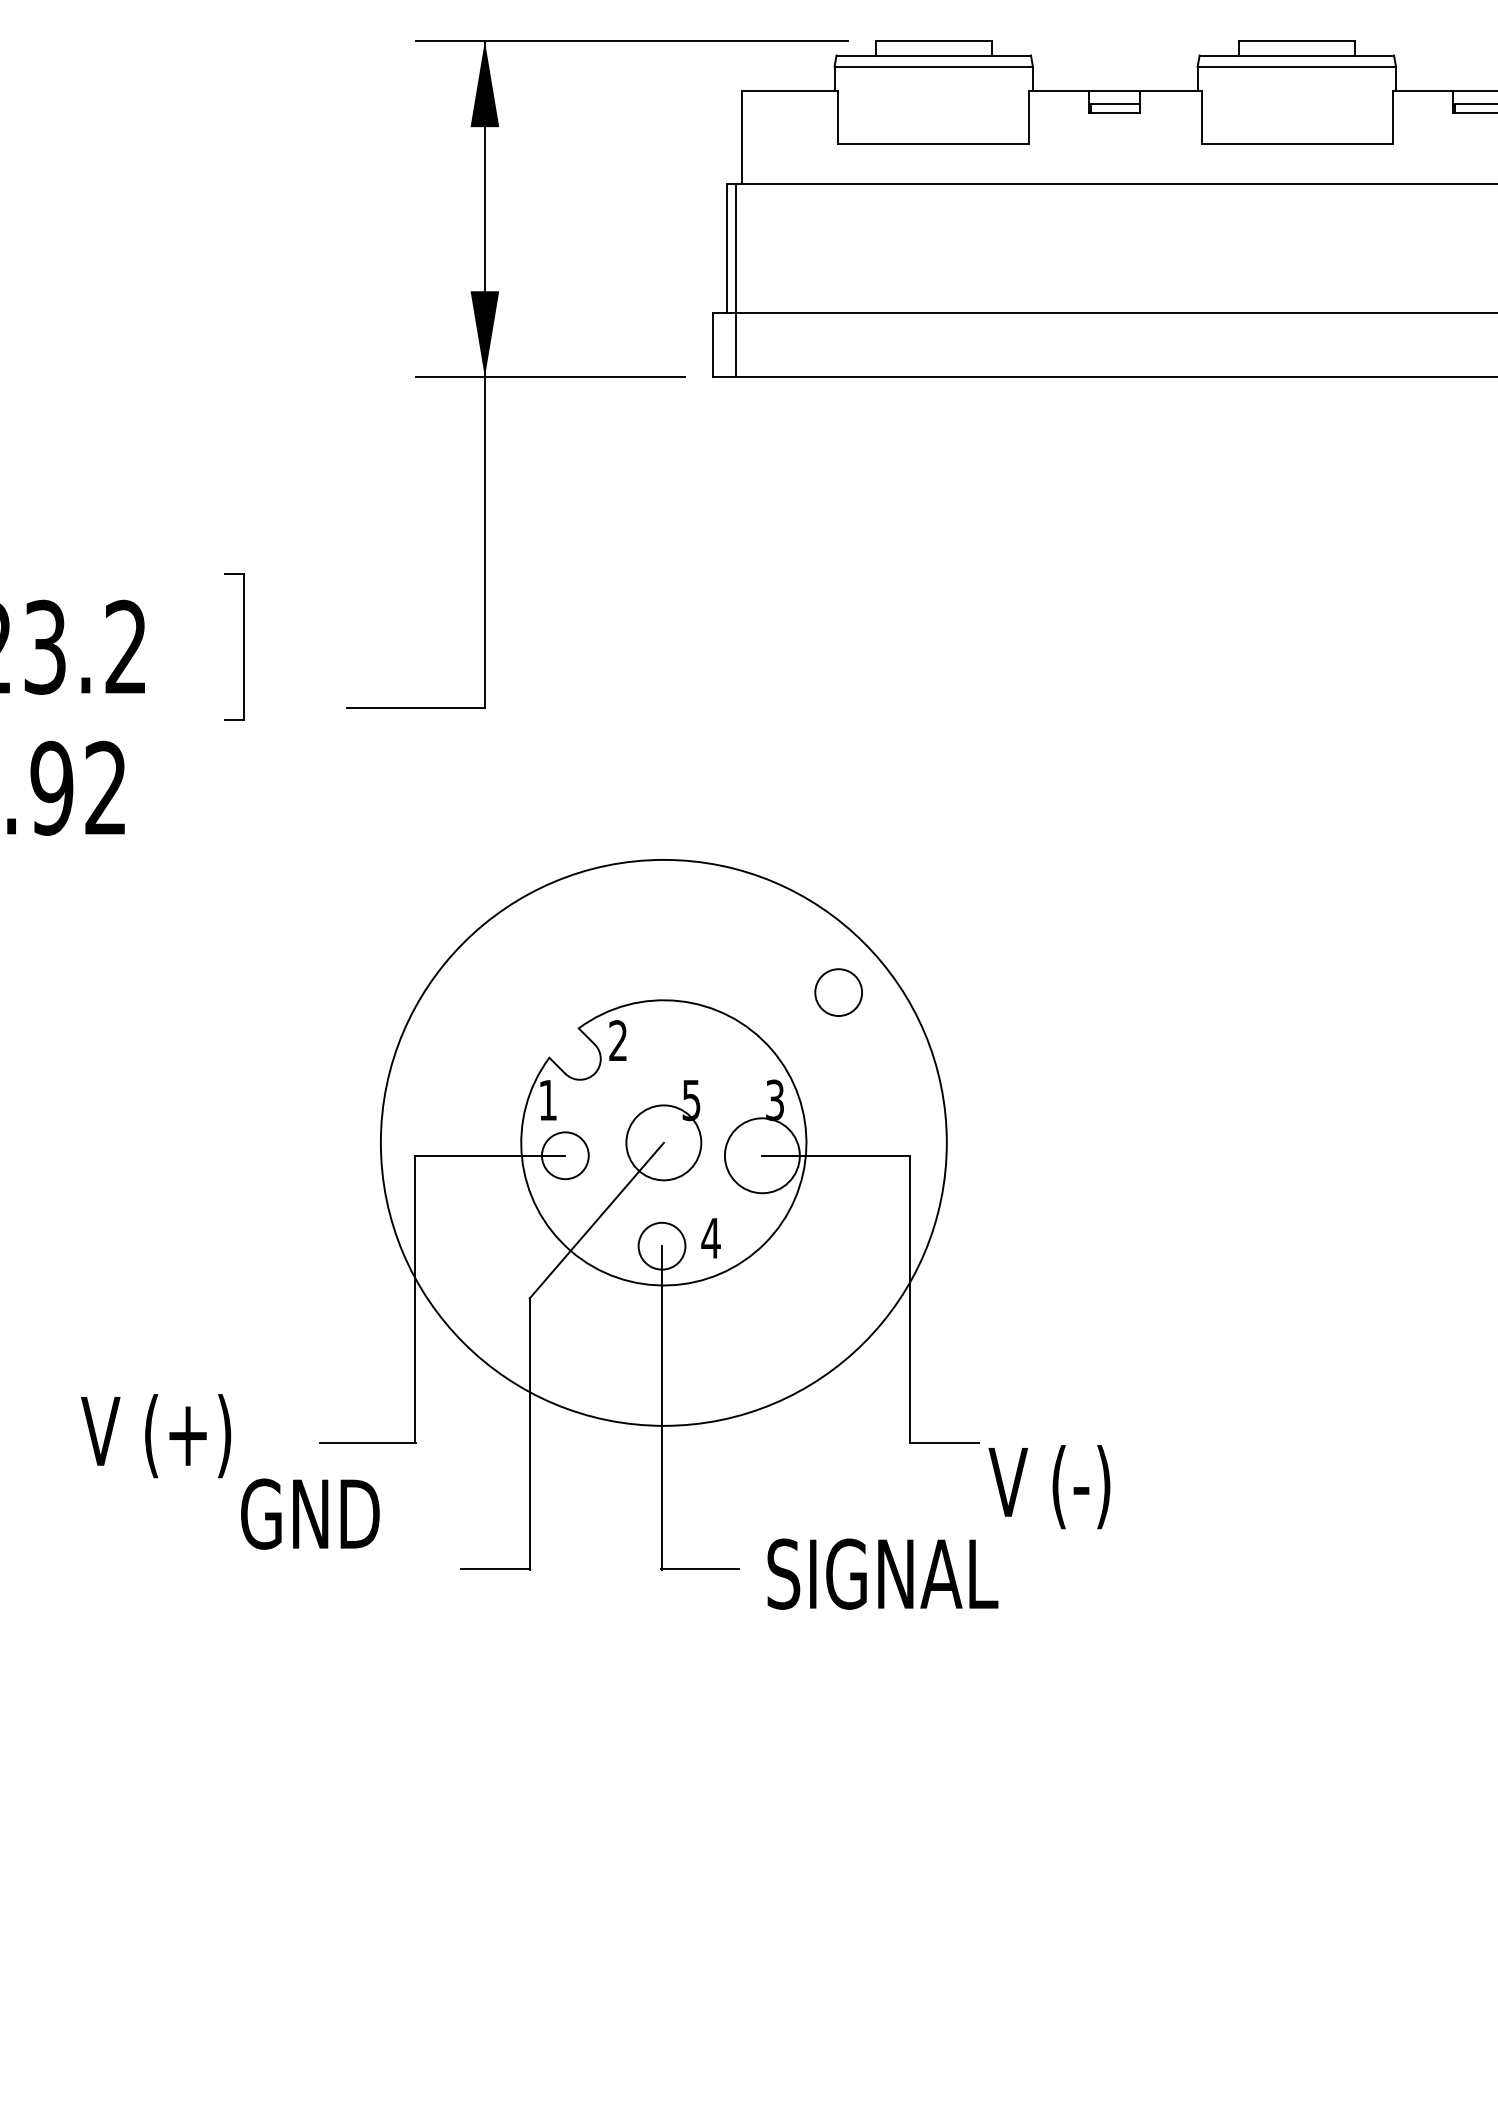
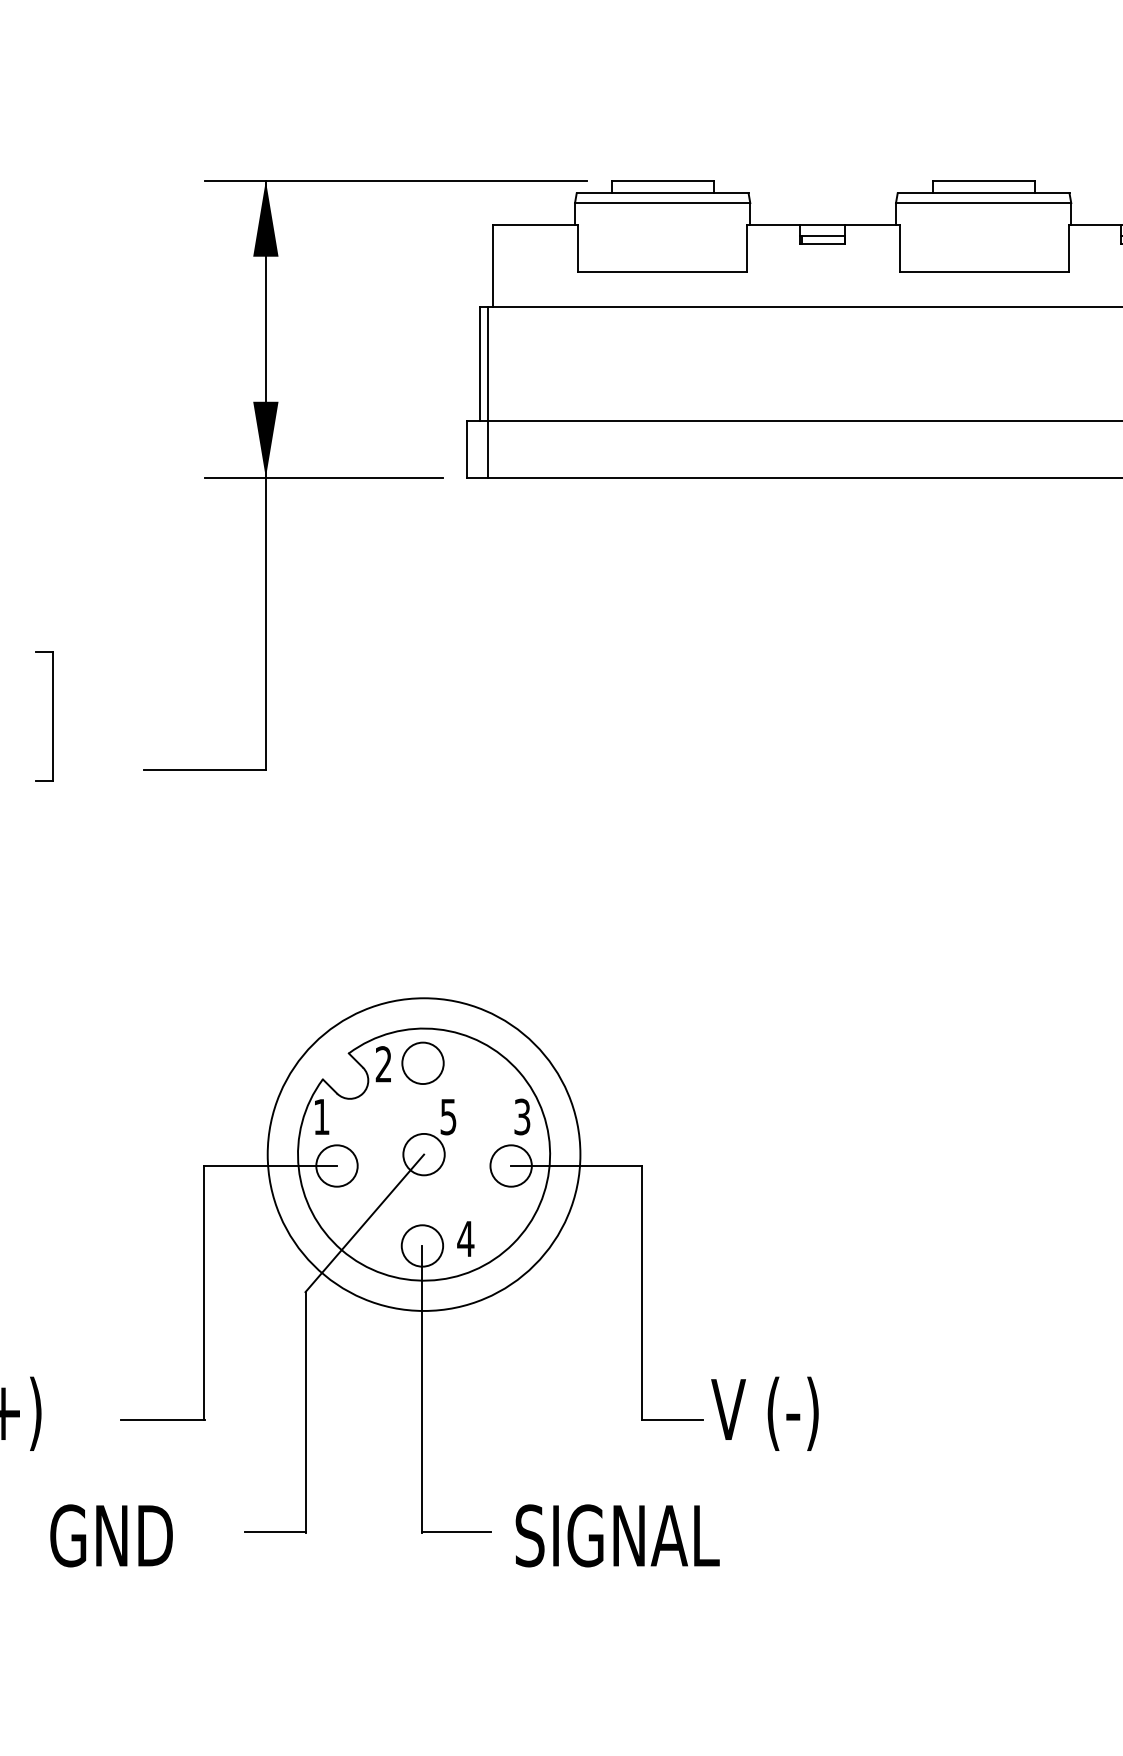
circle: (838, 992) -> (422, 1063), moved
circle: (663, 1142) -> (423, 1154), size x0.62
circle: (663, 1142) -> (423, 1154), size x0.62
circle: (761, 1155) -> (510, 1165), size x0.62
text: (1049, 1487) -> (764, 1414), moved
text: (310, 1513) -> (111, 1535), moved

